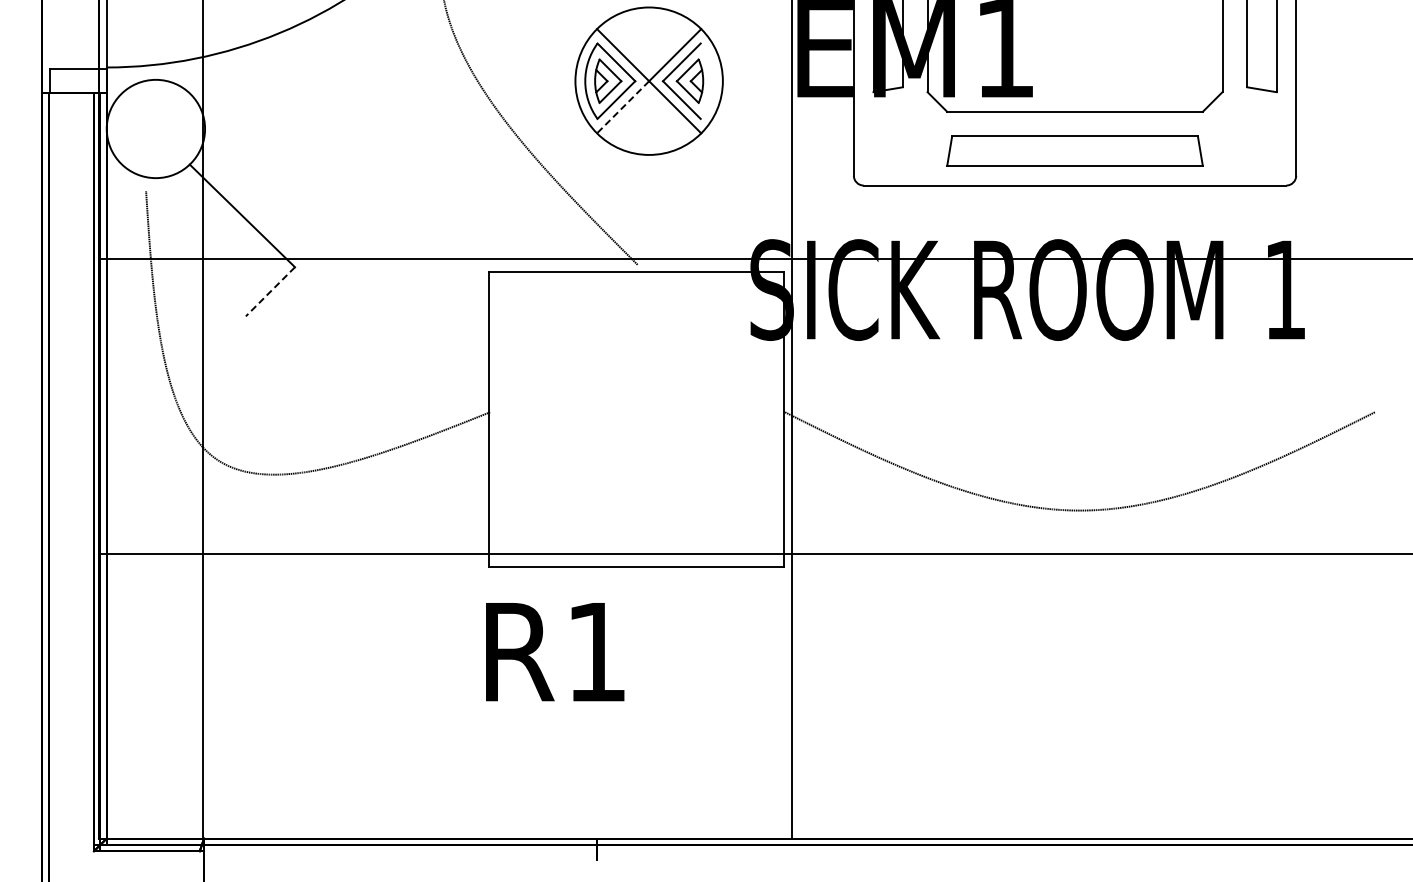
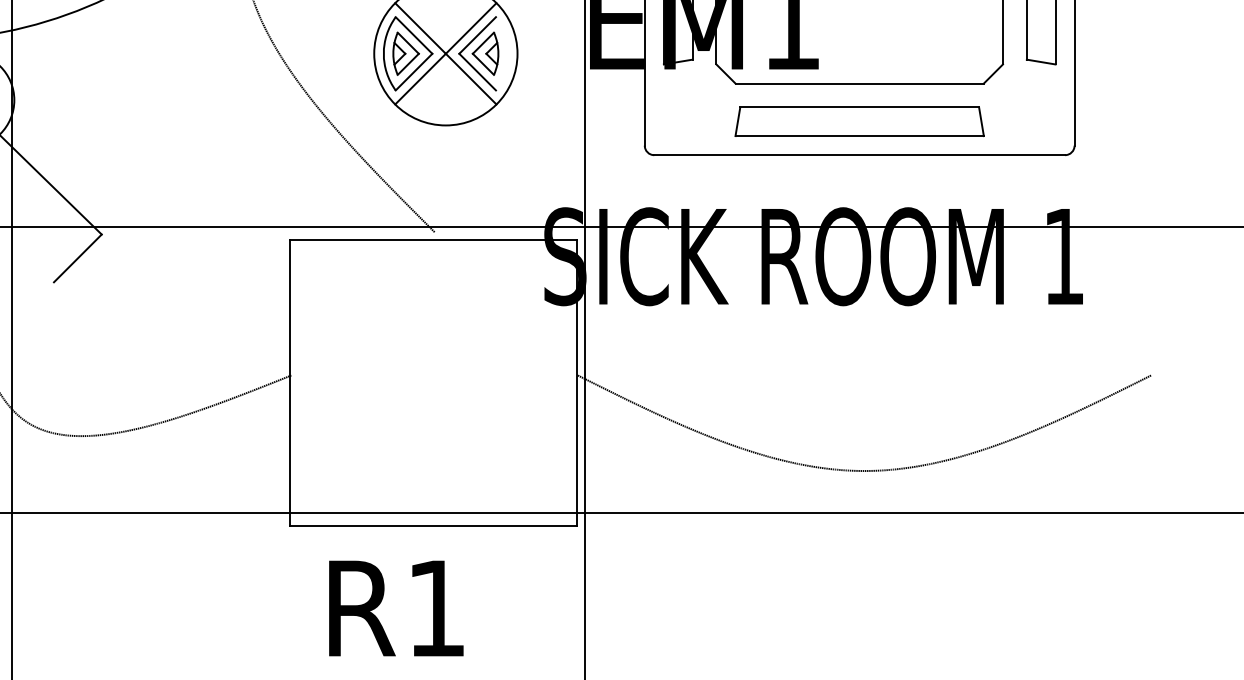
line: (623, 107) -> (420, 79), dashed -> solid
line: (270, 291) -> (77, 258), dashed -> solid
text: (555, 652) -> (396, 608), moved

